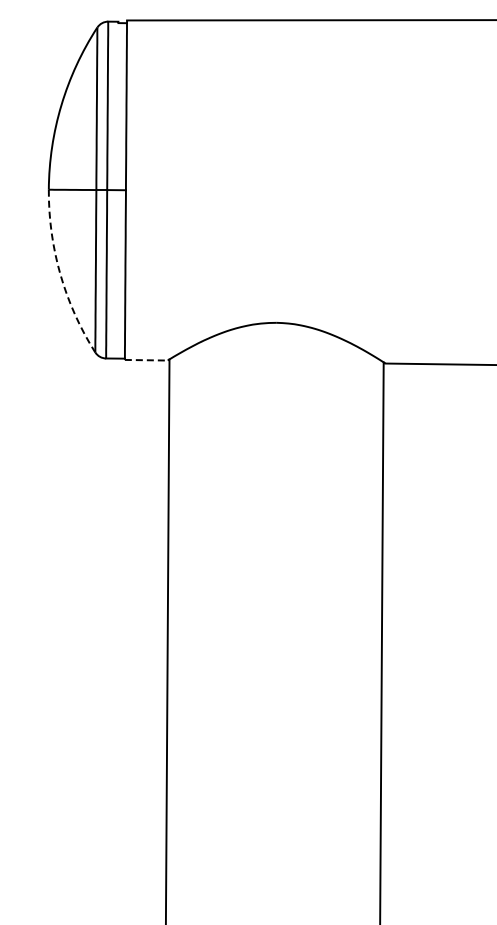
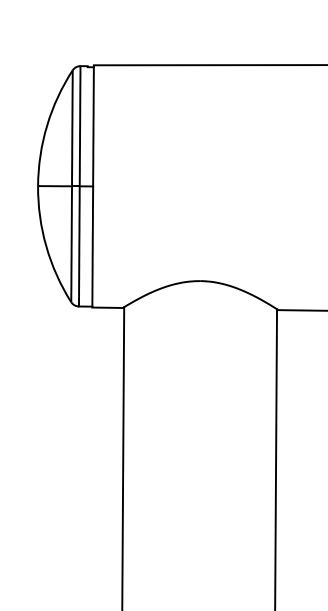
arc: (60, 274) -> (46, 246), dashed -> solid
line: (146, 360) -> (107, 307), dashed -> solid

